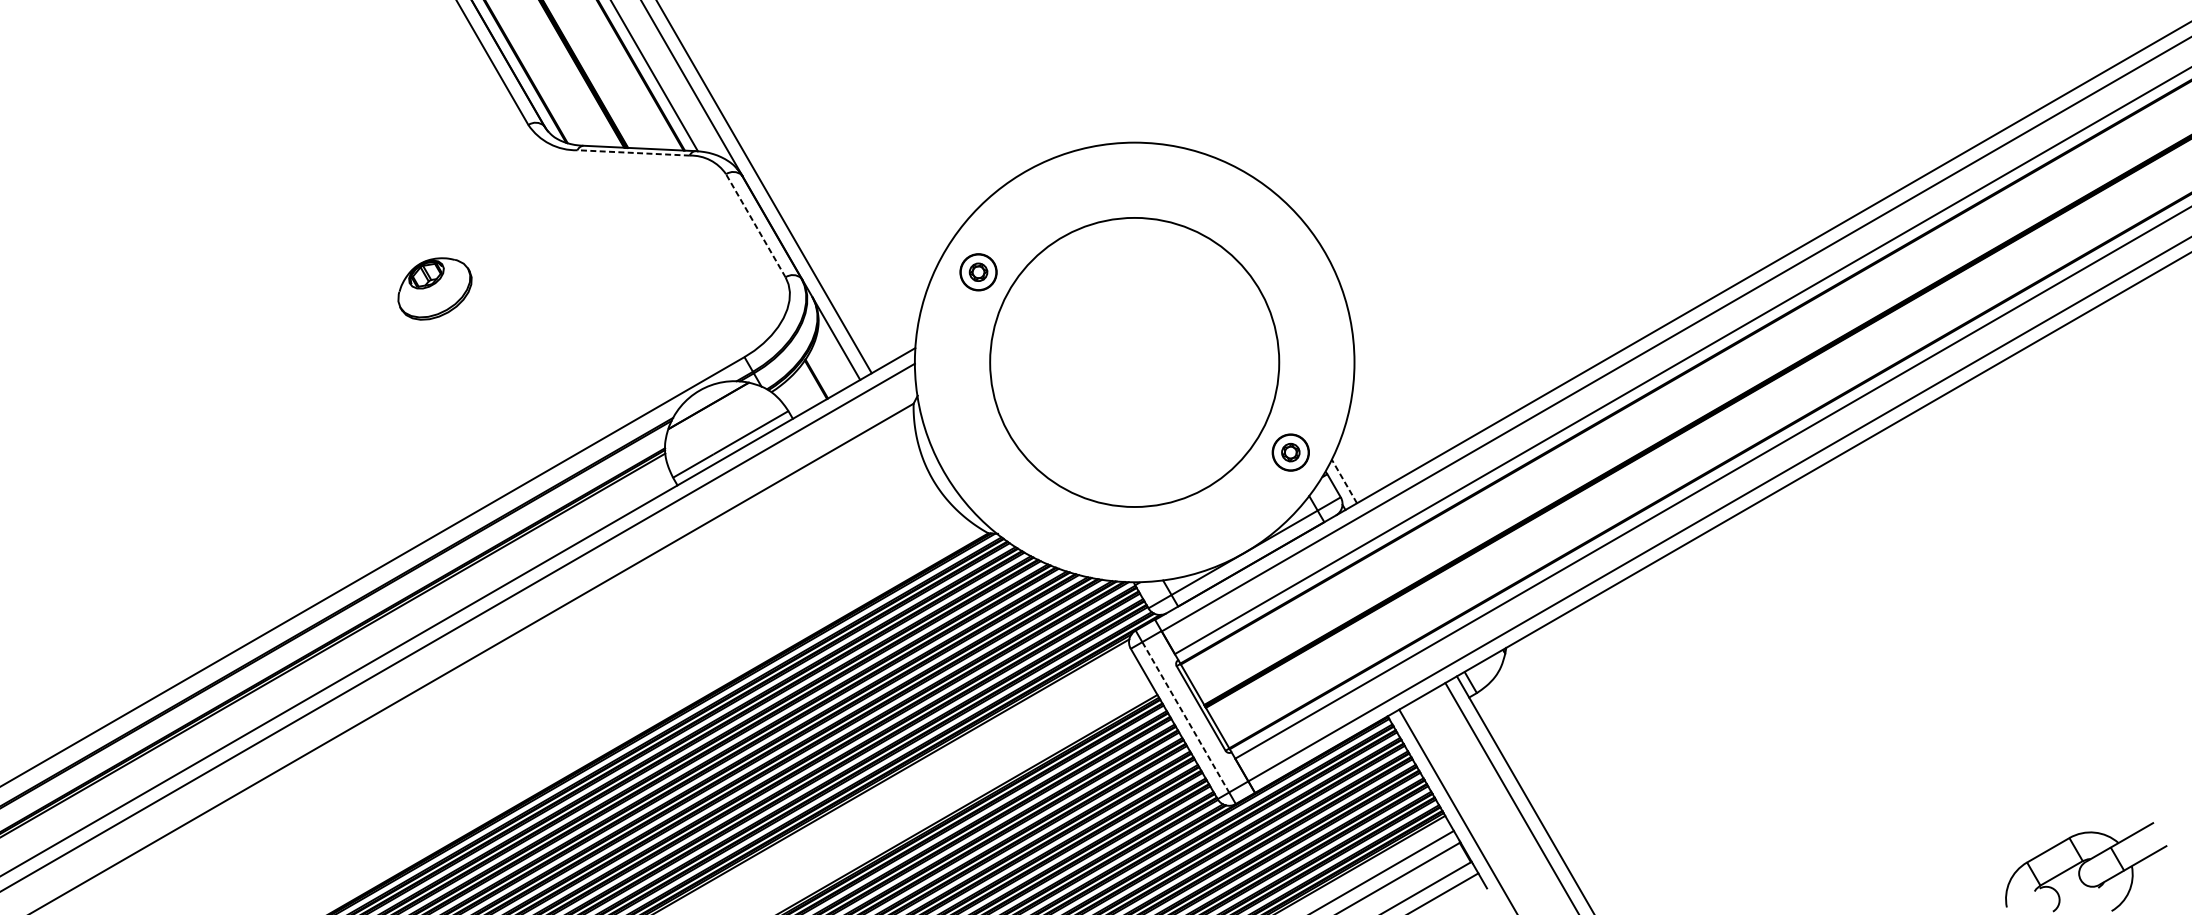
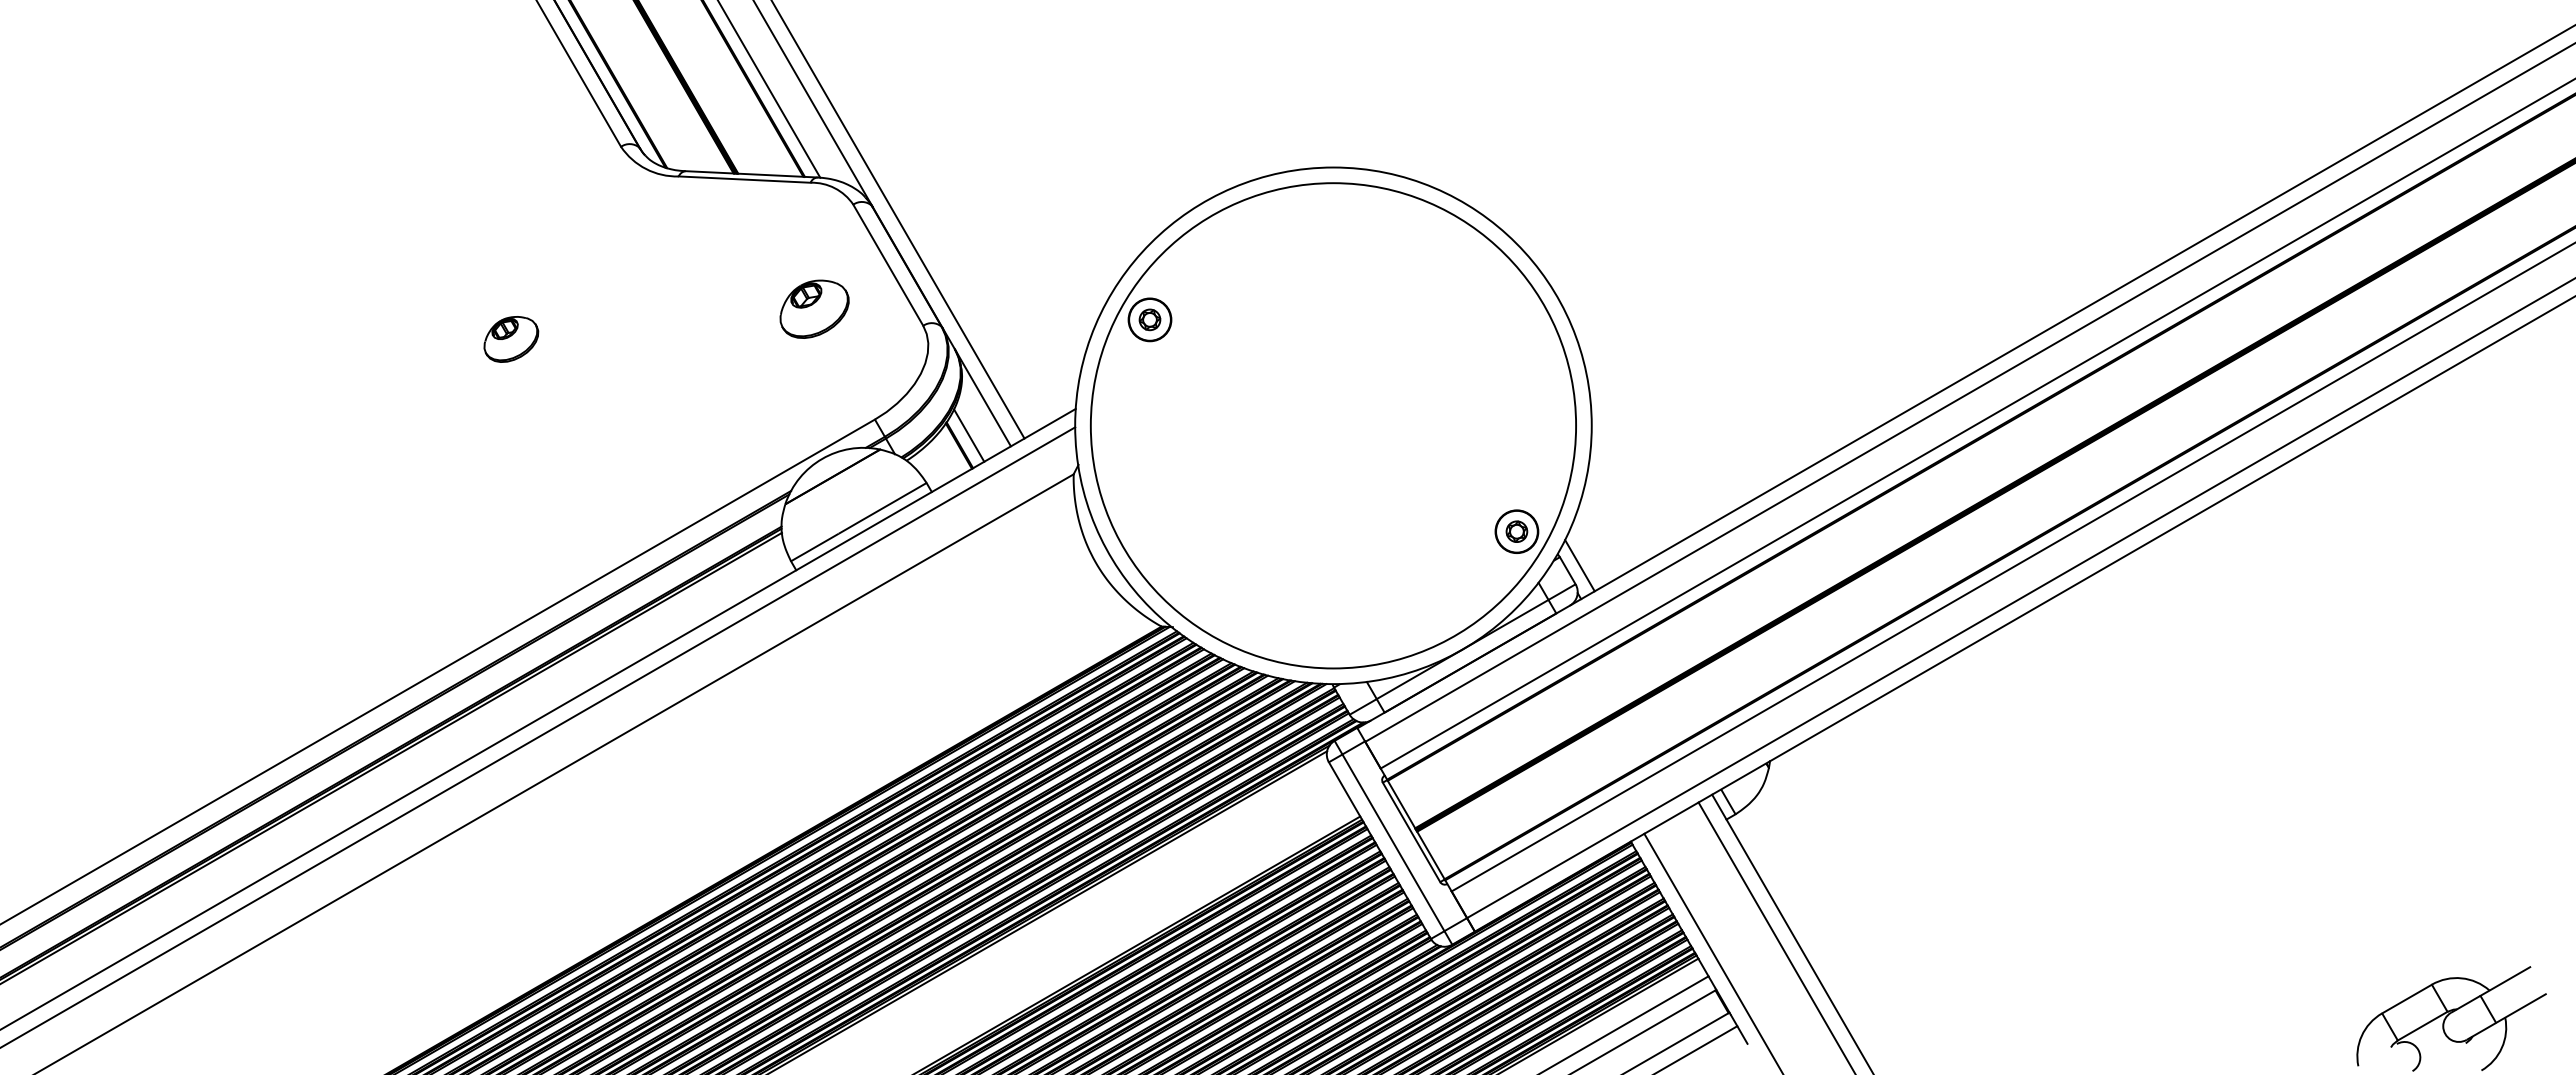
line: (633, 152) -> (744, 179), dashed -> solid
line: (756, 226) -> (888, 265), dashed -> solid
part: (693, 262) -> (814, 308), added
part: (435, 289) -> (511, 339), size x0.62
circle: (1134, 362) -> (1333, 425), size x1.43
line: (824, 370) -> (969, 435), added
line: (1344, 481) -> (1579, 565), dashed -> solid
line: (1185, 717) -> (1393, 843), dashed -> solid

